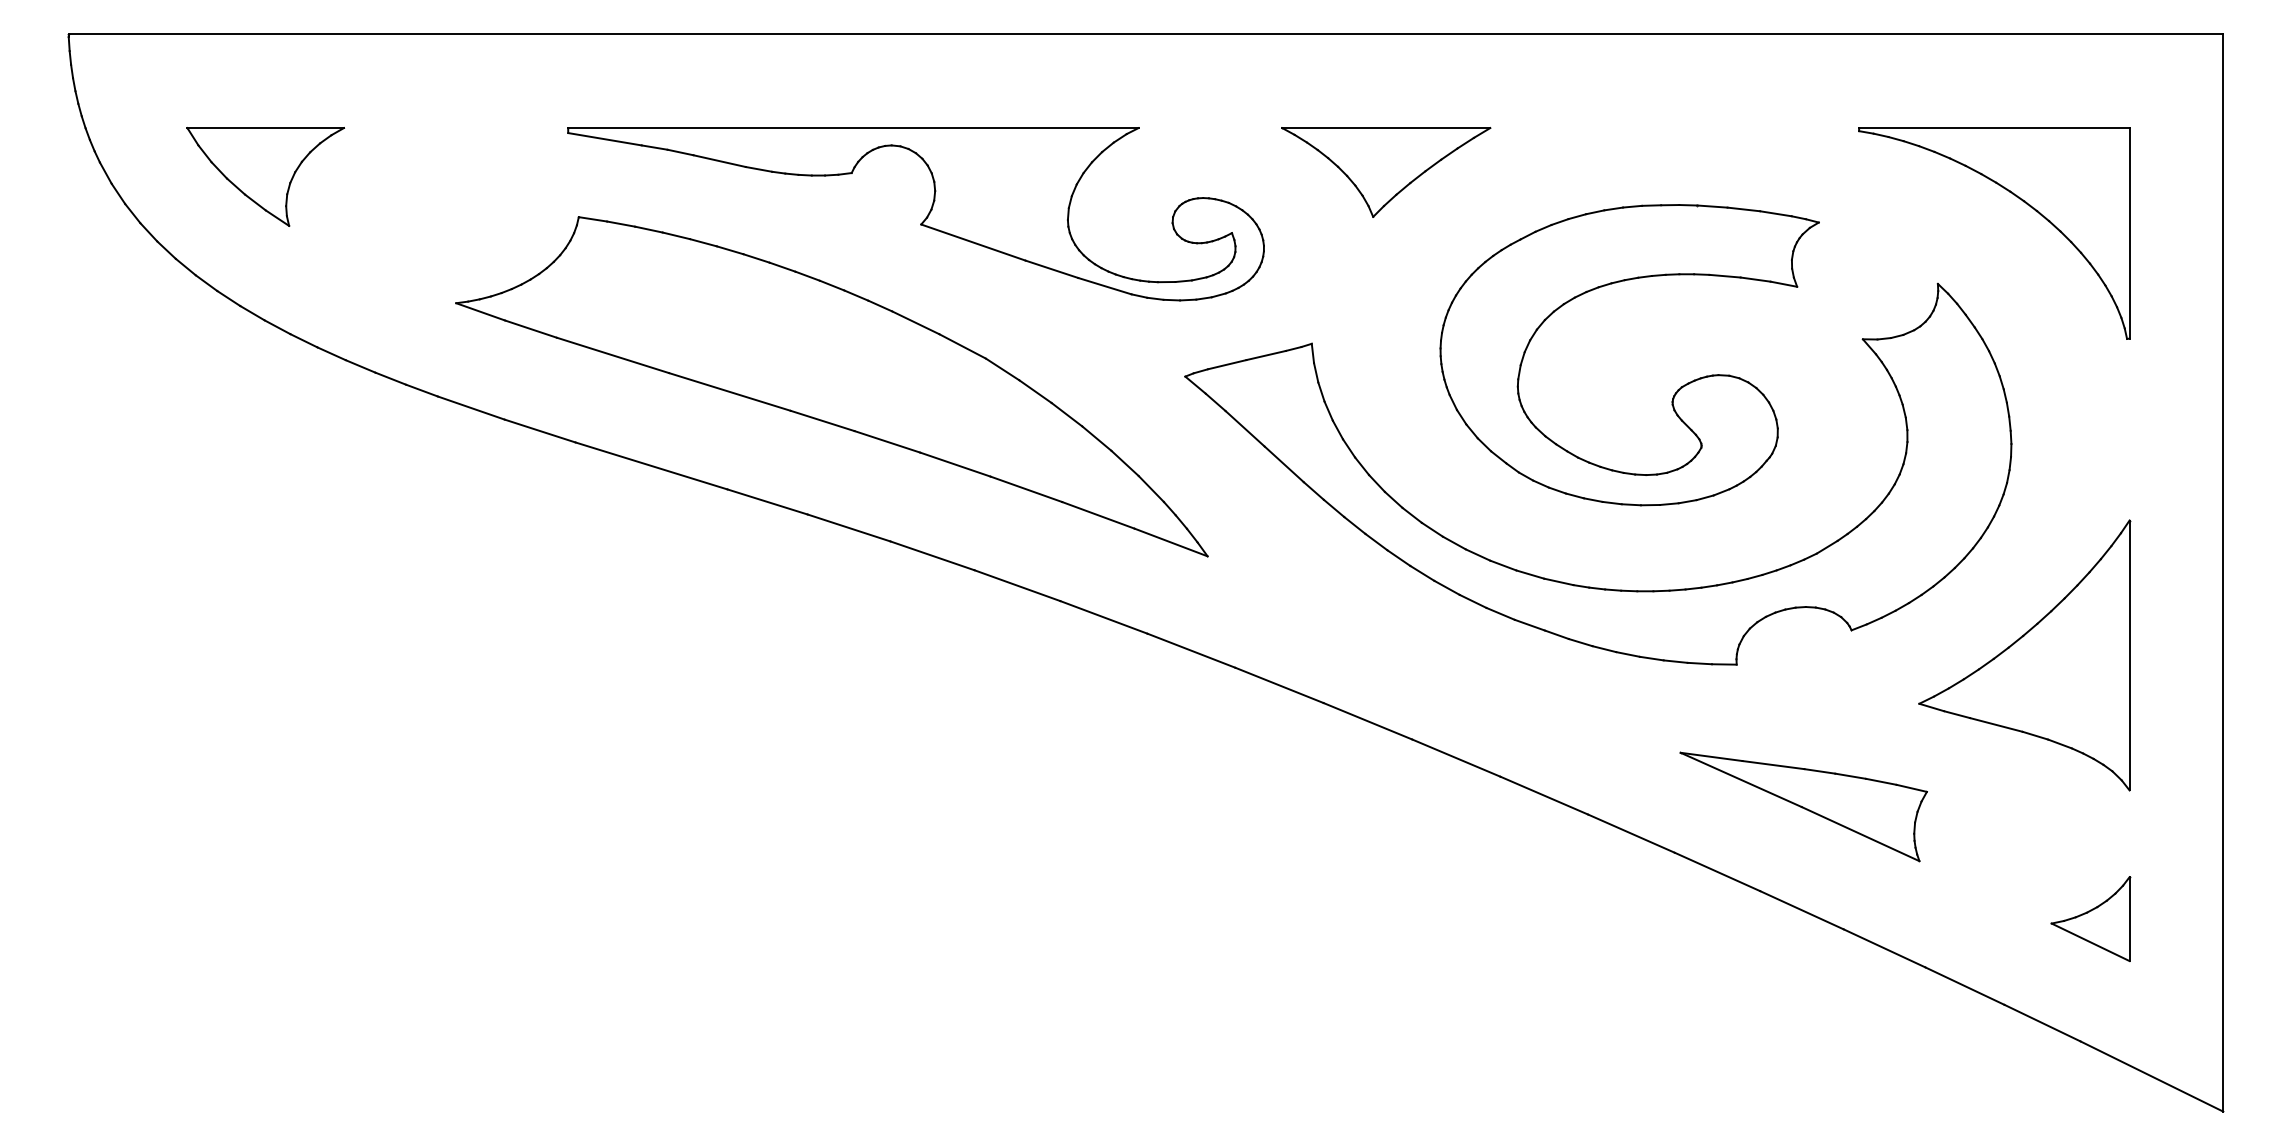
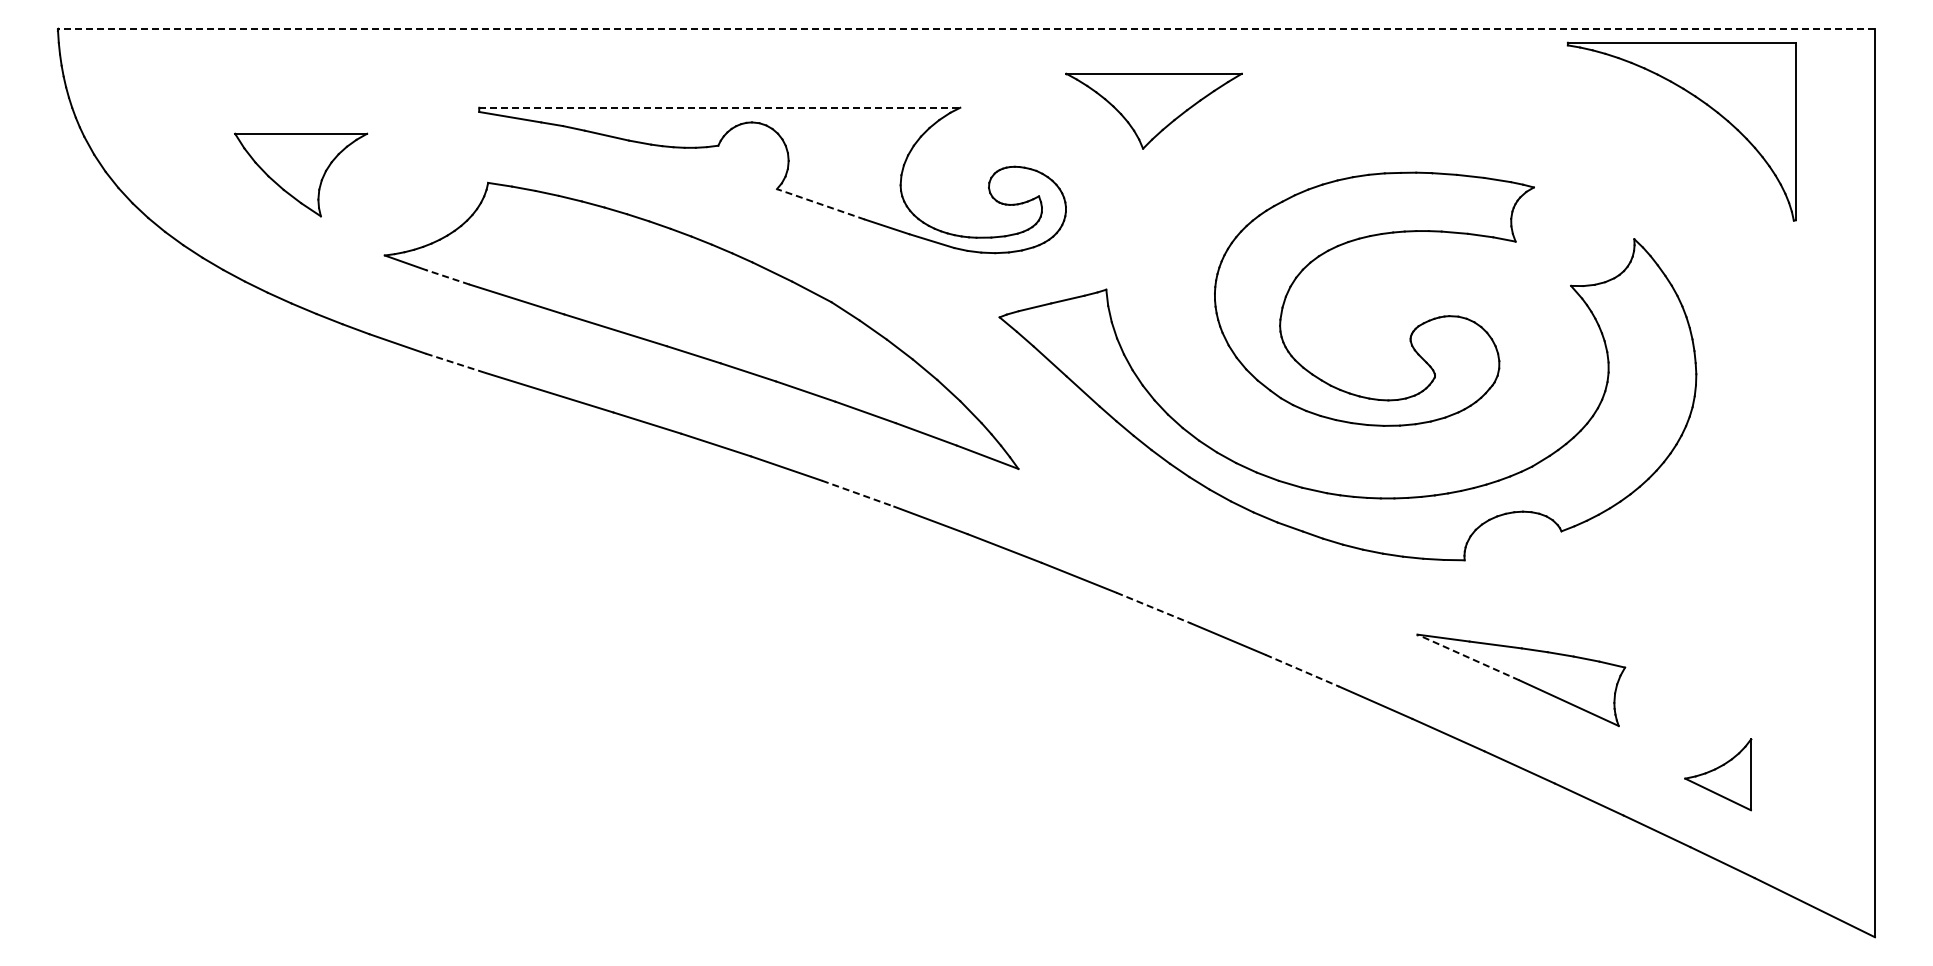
line: (1146, 34) -> (966, 28), solid -> dashed
line: (853, 127) -> (719, 107), solid -> dashed
part: (1385, 171) -> (1153, 110), moved
part: (266, 176) -> (301, 174), moved
part: (2016, 197) -> (1700, 101), moved
line: (972, 242) -> (820, 204), solid -> dashed
line: (530, 329) -> (447, 277), solid -> dashed
line: (541, 431) -> (456, 363), solid -> dashed
line: (1017, 585) -> (858, 493), solid -> dashed
part: (2024, 655) -> (1707, 552), removed
line: (1368, 721) -> (1154, 608), solid -> dashed
line: (1741, 779) -> (1468, 657), solid -> dashed
line: (1544, 795) -> (1302, 670), solid -> dashed
part: (2091, 918) -> (1718, 774), moved

